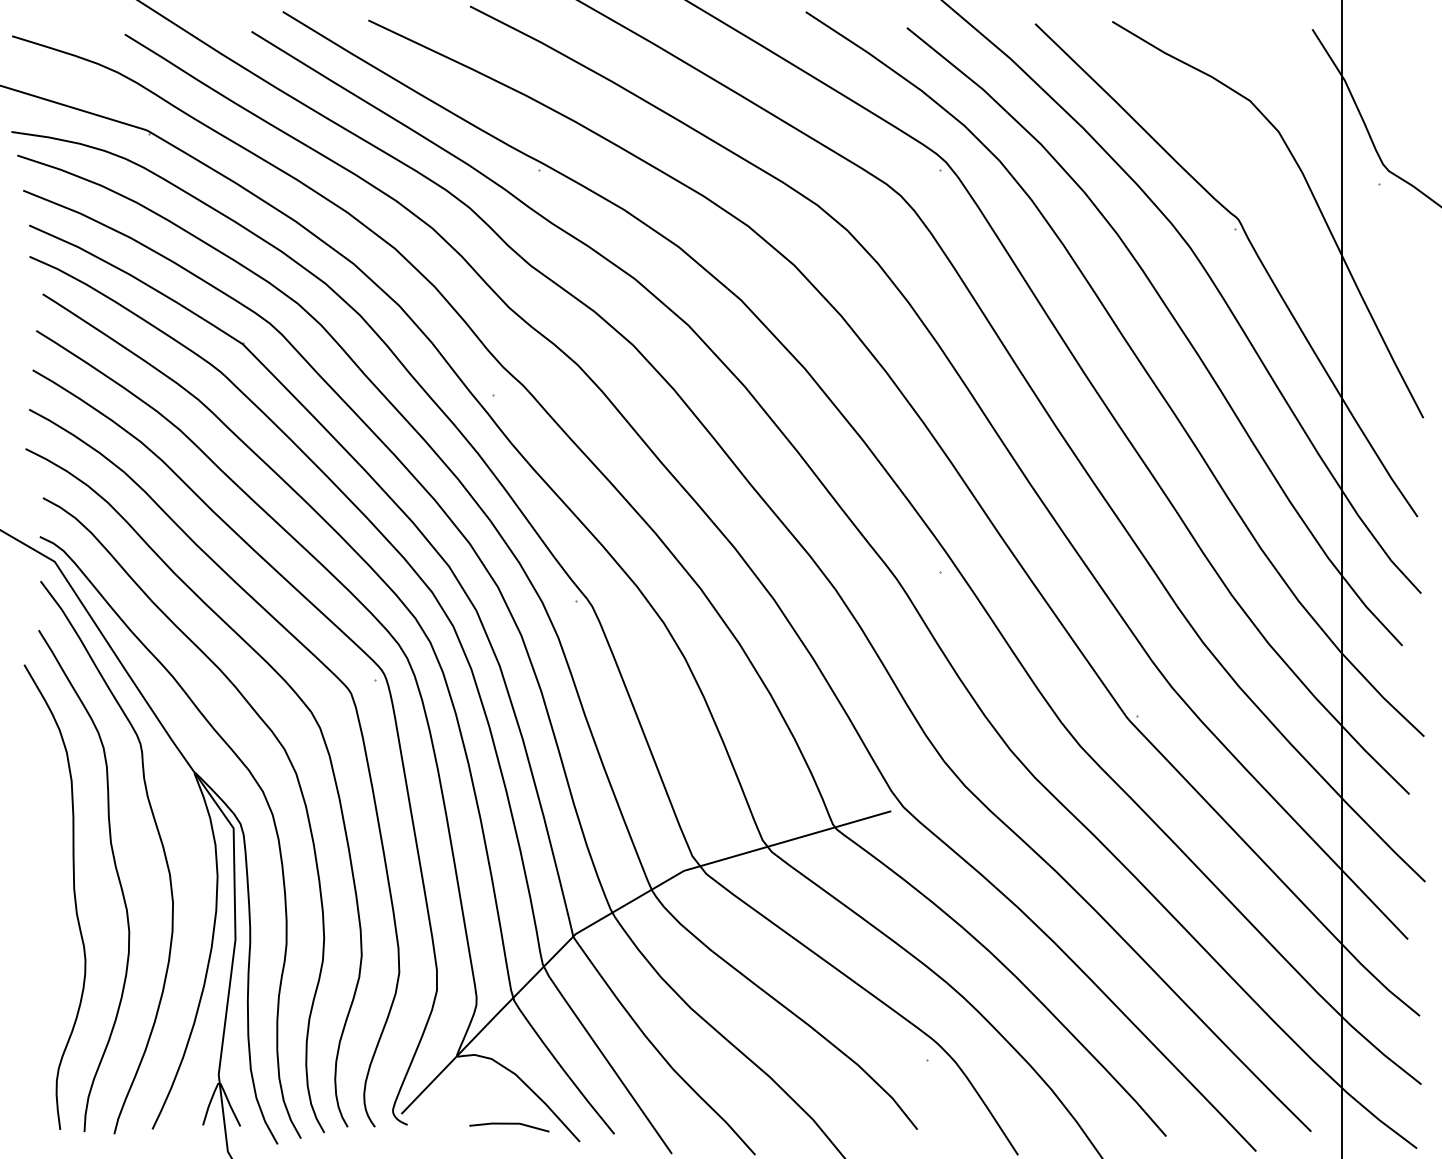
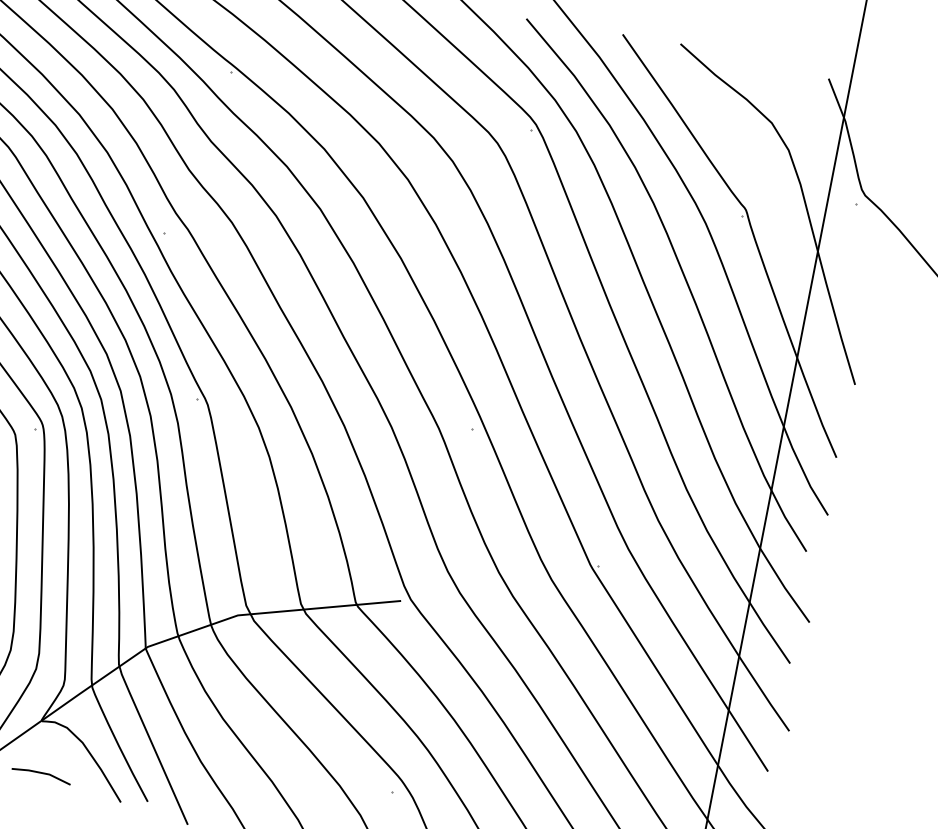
line: (509, 1124) -> (41, 773), moved

